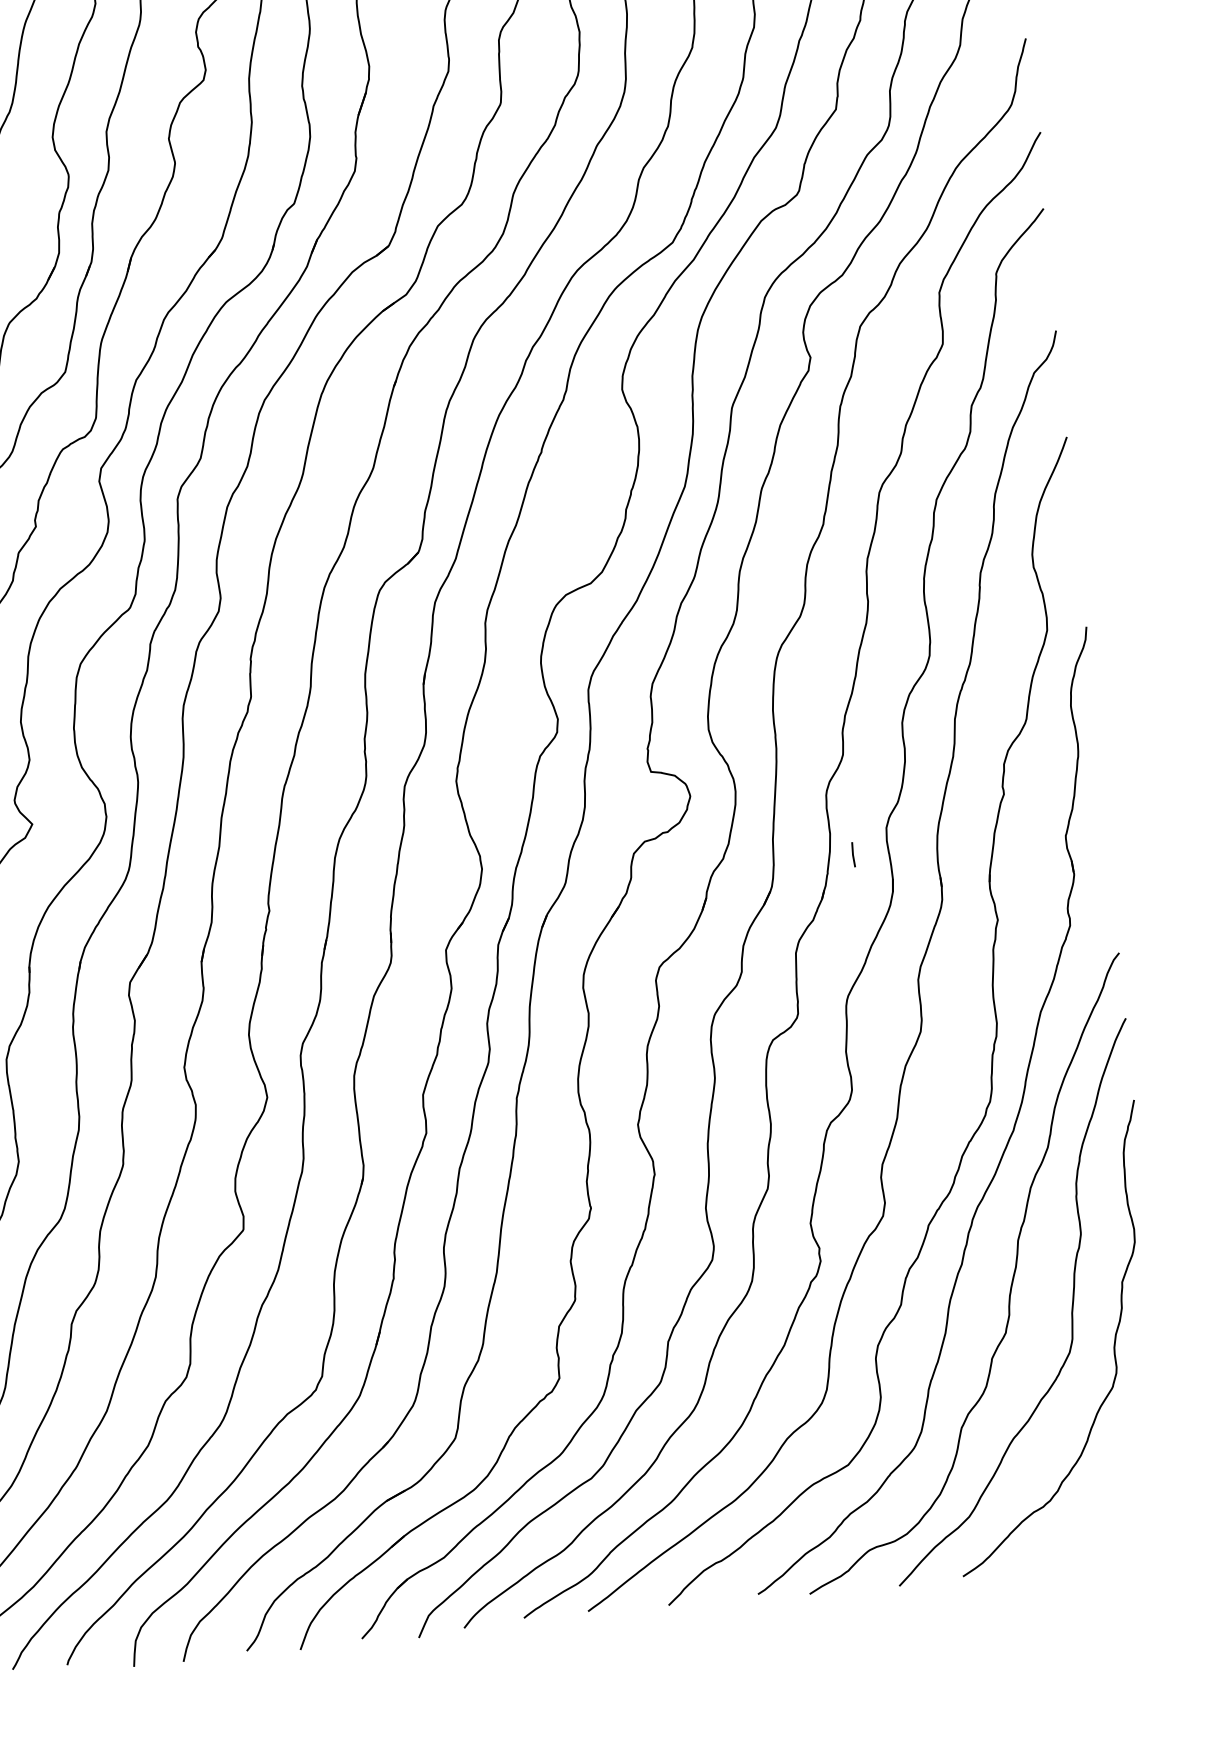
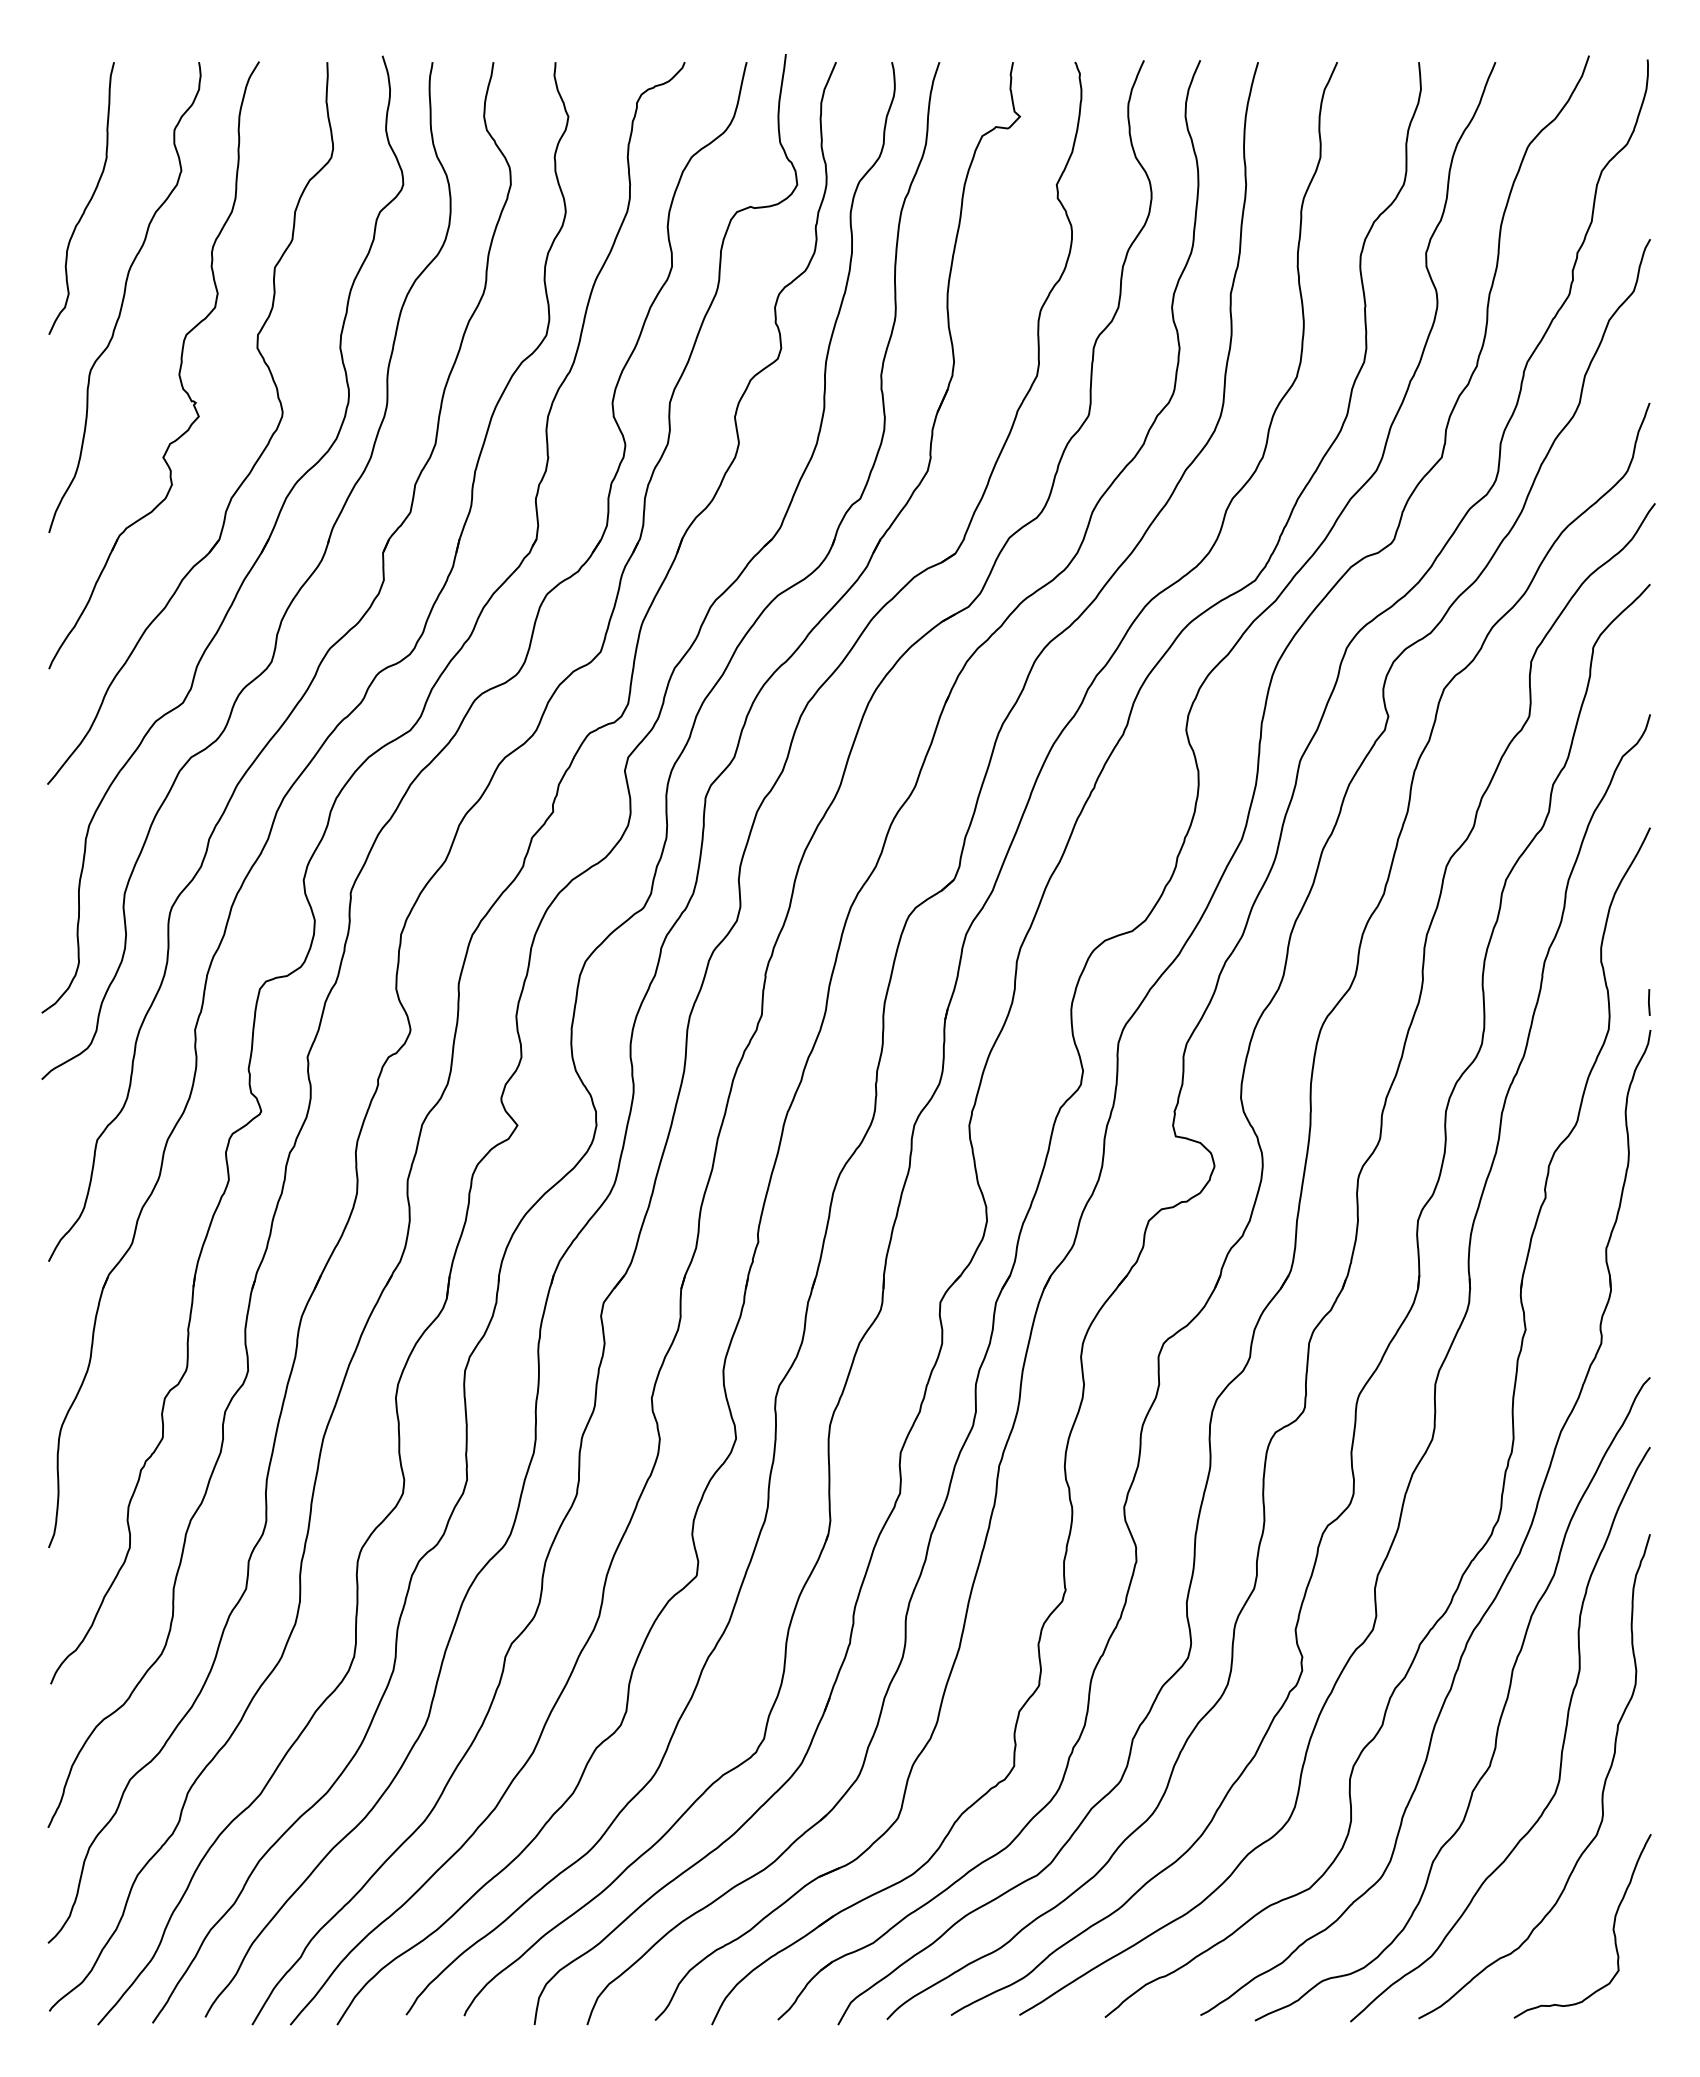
line: (853, 854) -> (1649, 1002), moved
curve: (1136, 1472) -> (1612, 1927), added

